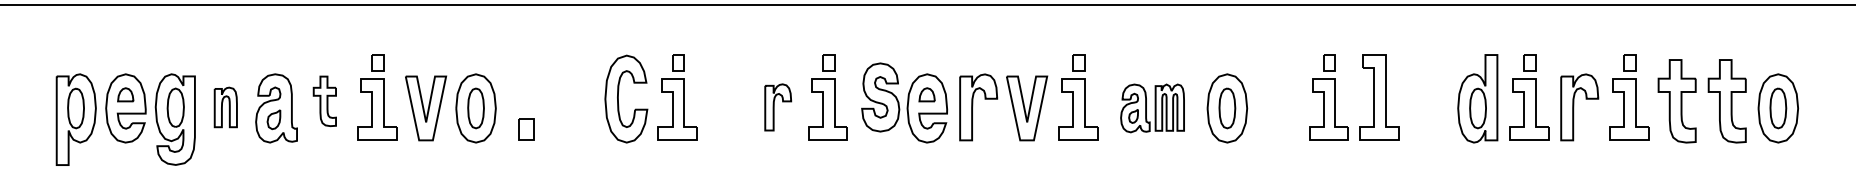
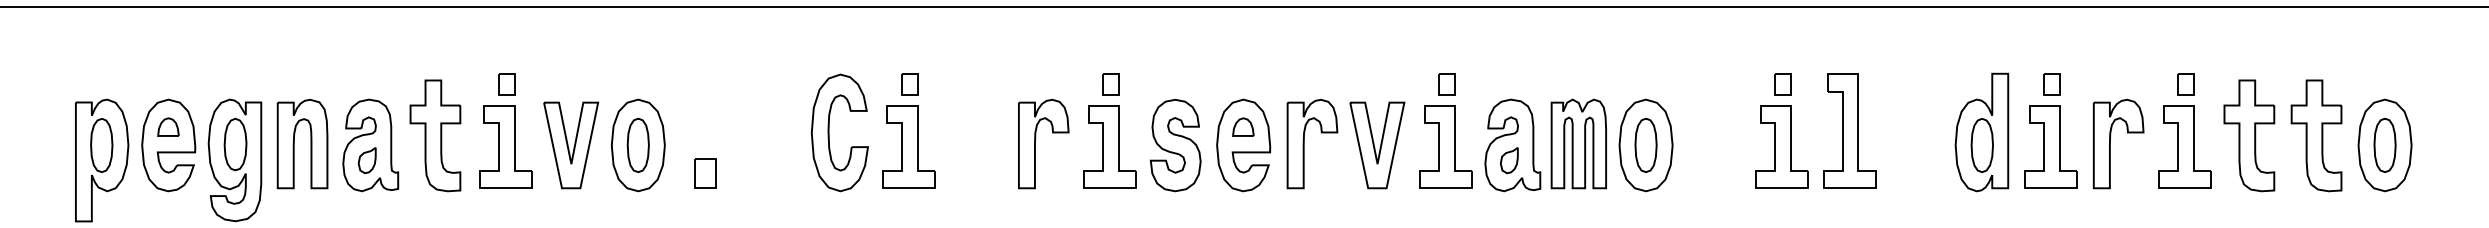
part: (880, 97) -> (1175, 145), moved
part: (324, 101) -> (435, 136), size x1.67
part: (225, 107) -> (302, 144), size x1.67
part: (777, 107) -> (1042, 144), size x1.43
part: (1152, 108) -> (1545, 145), size x1.43

